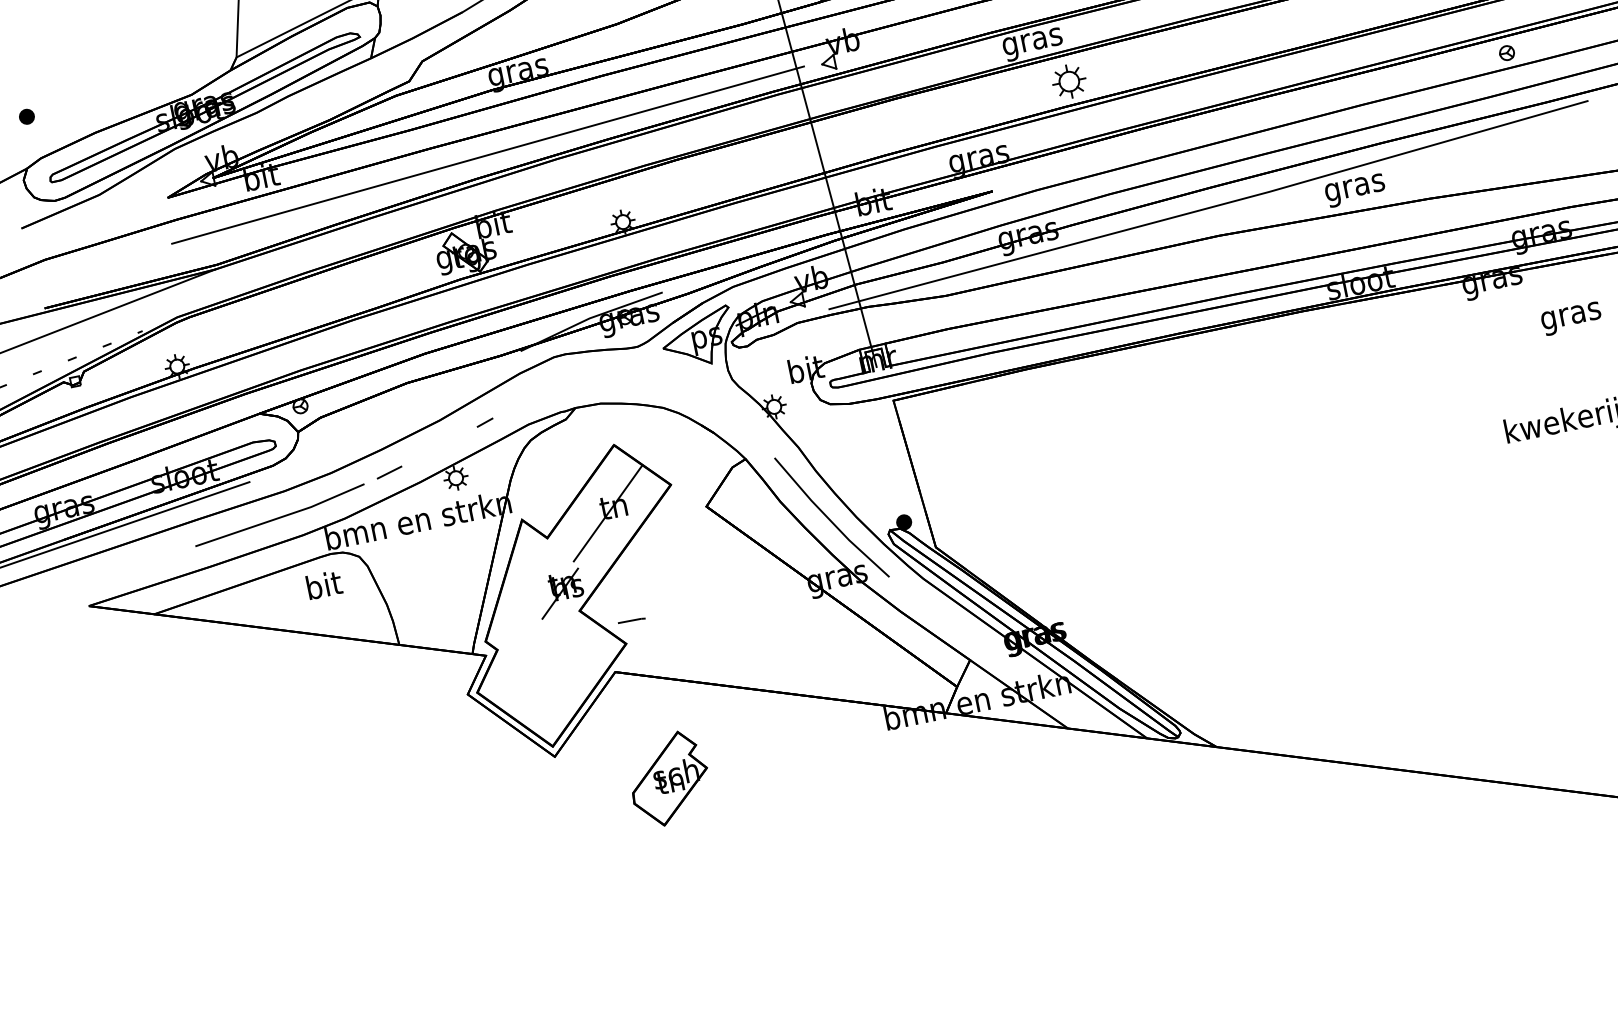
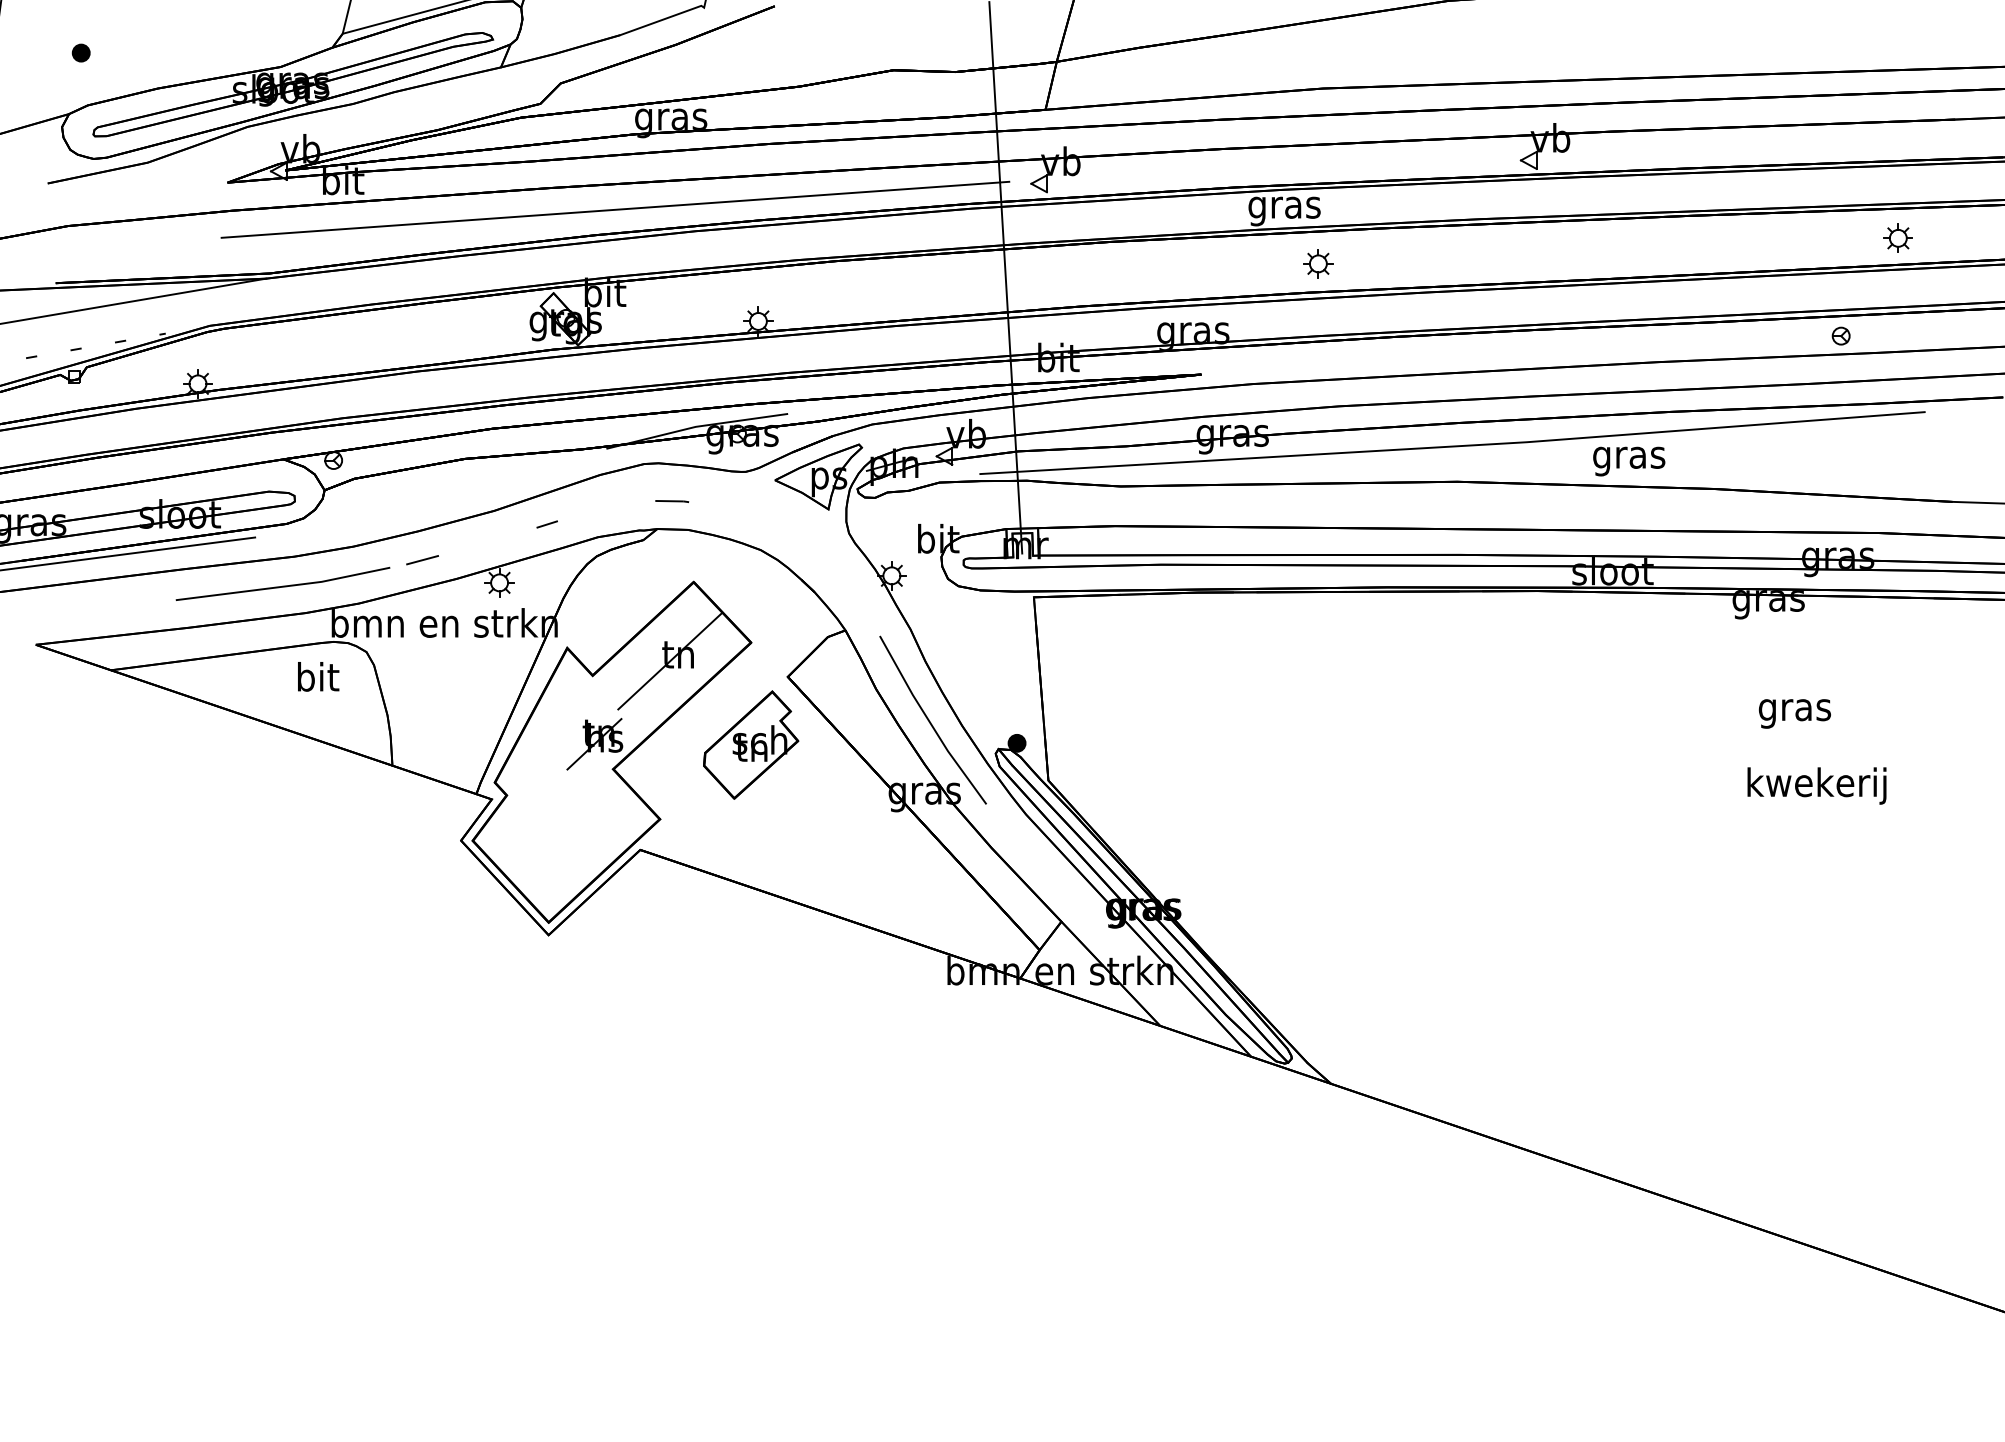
part: (1069, 81) -> (1318, 263), size x0.71
text: (1571, 318) -> (1794, 713), moved
line: (632, 620) -> (672, 501), moved
part: (669, 778) -> (751, 744), moved

